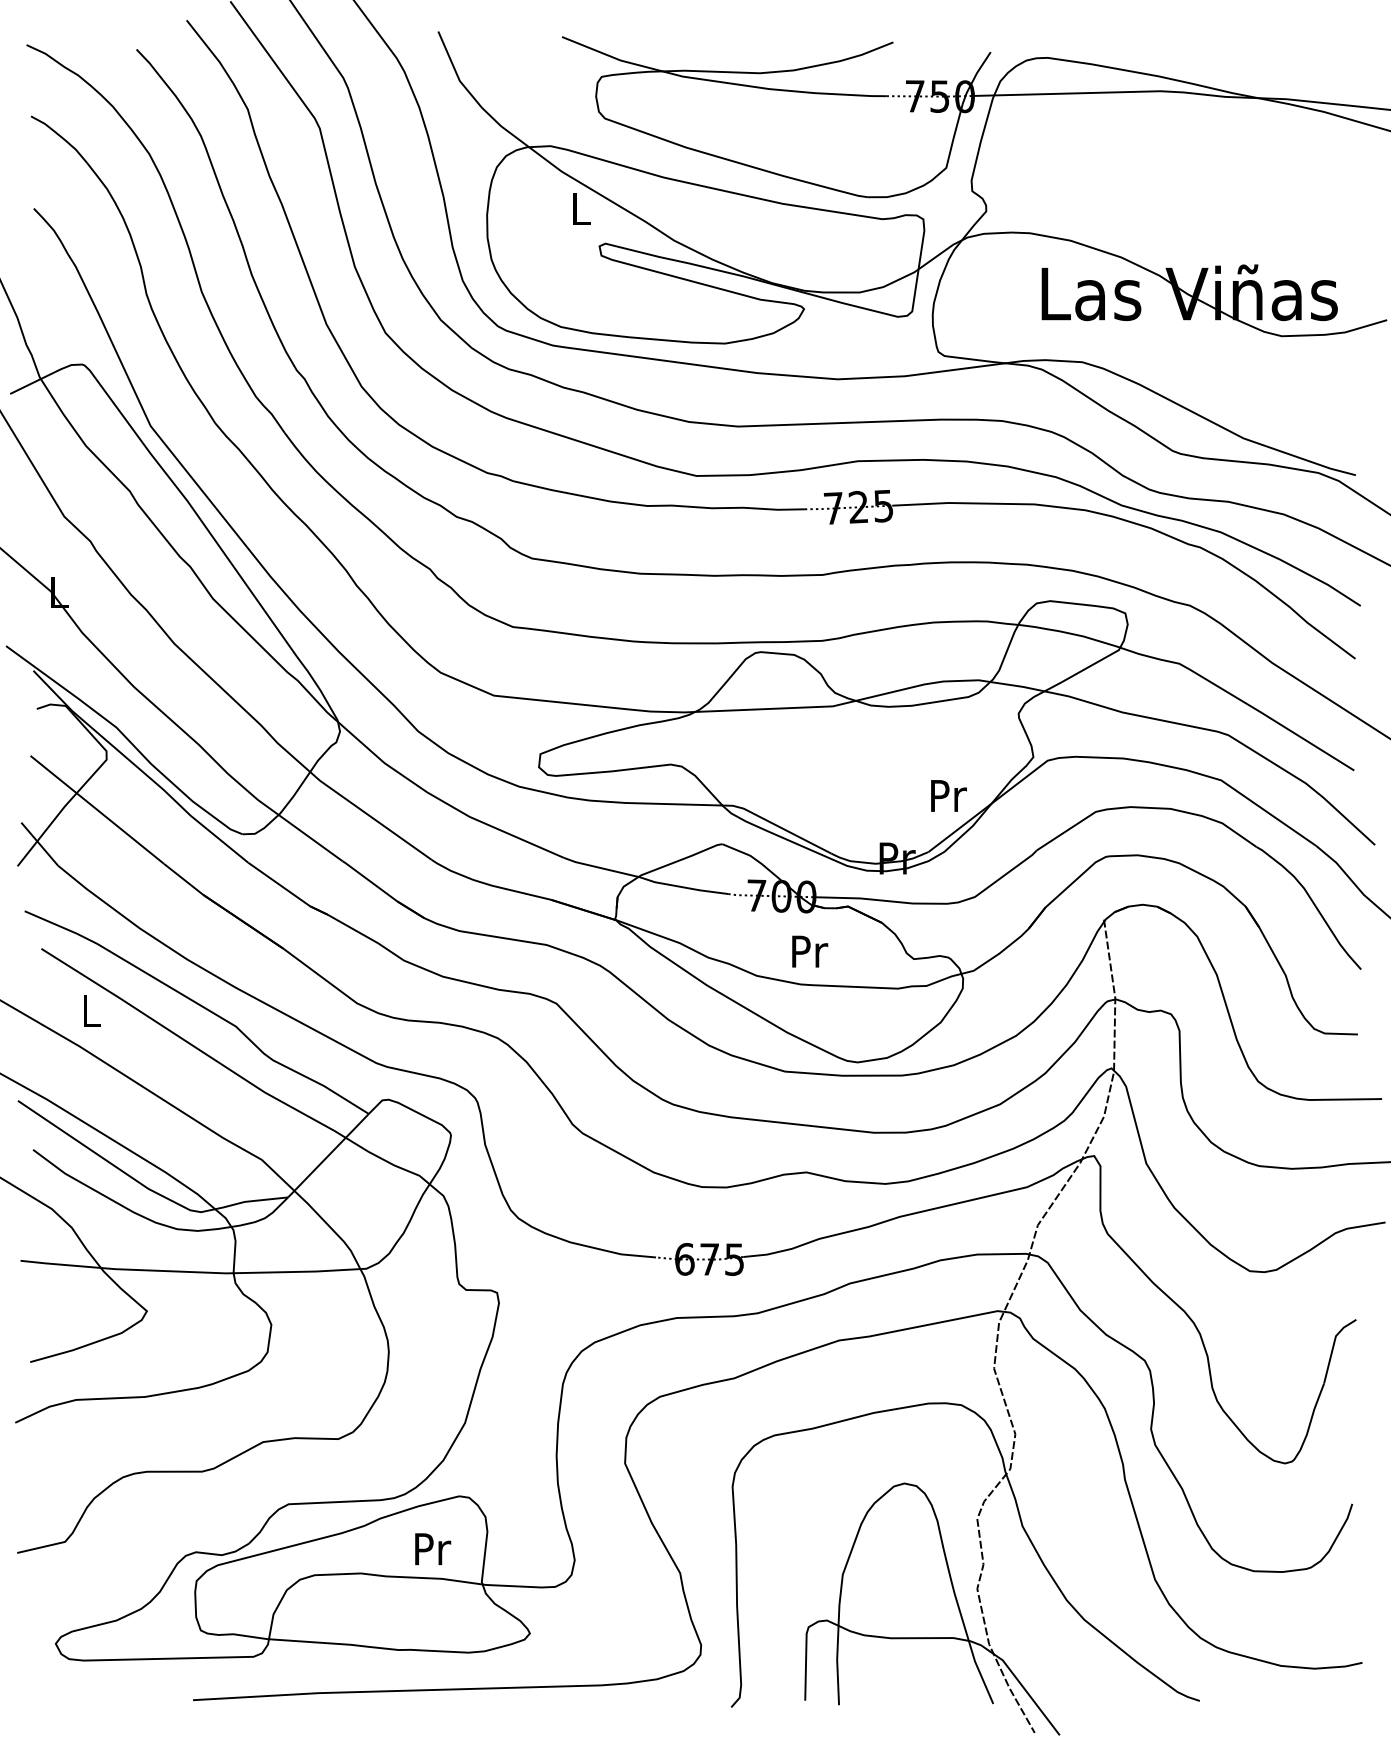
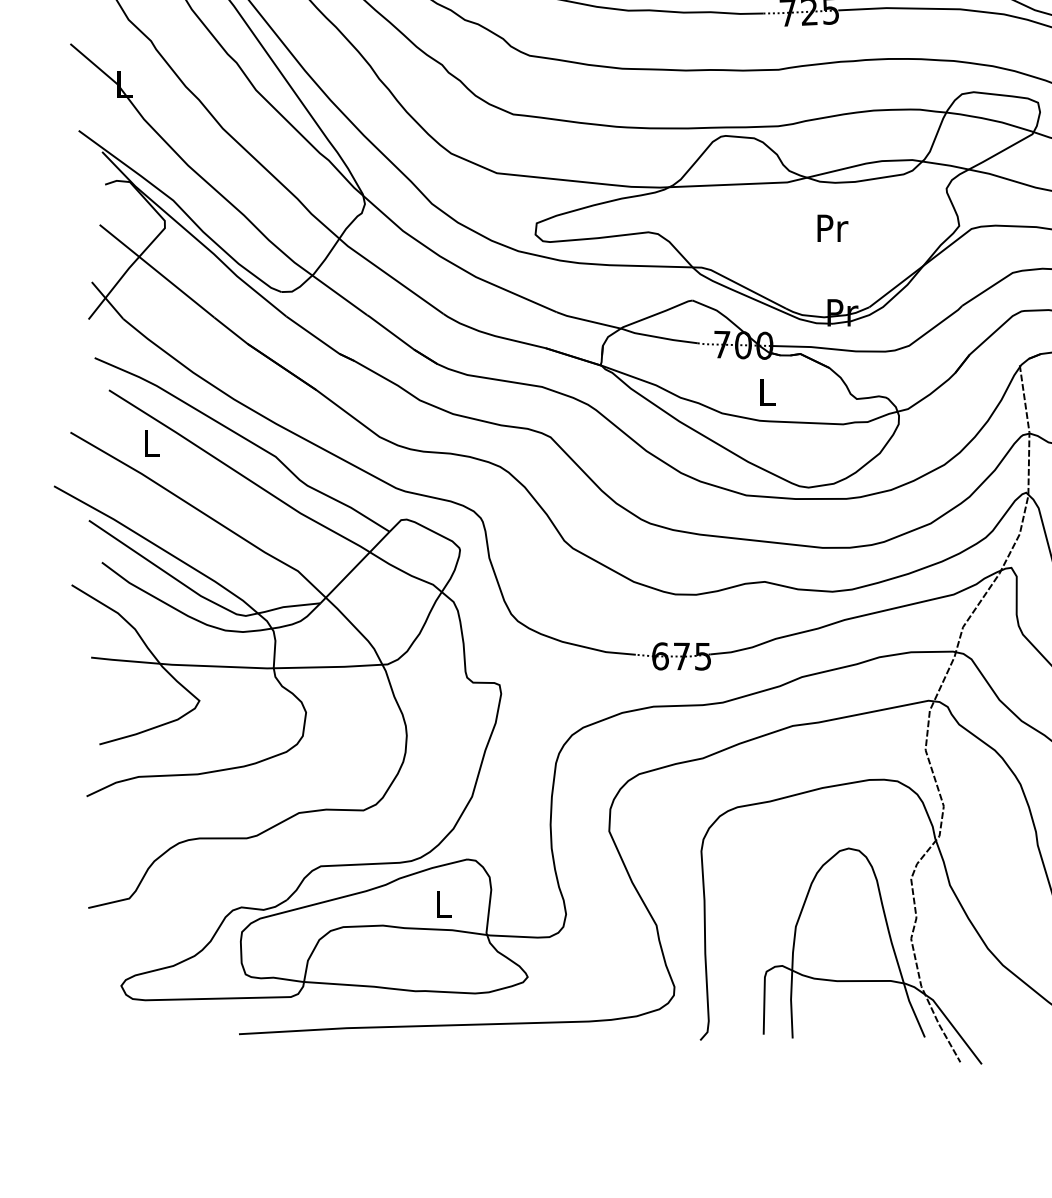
text: (948, 795) -> (832, 227), moved
text: (810, 951) -> (768, 392), Pr -> L
text: (433, 1549) -> (445, 905), Pr -> L

